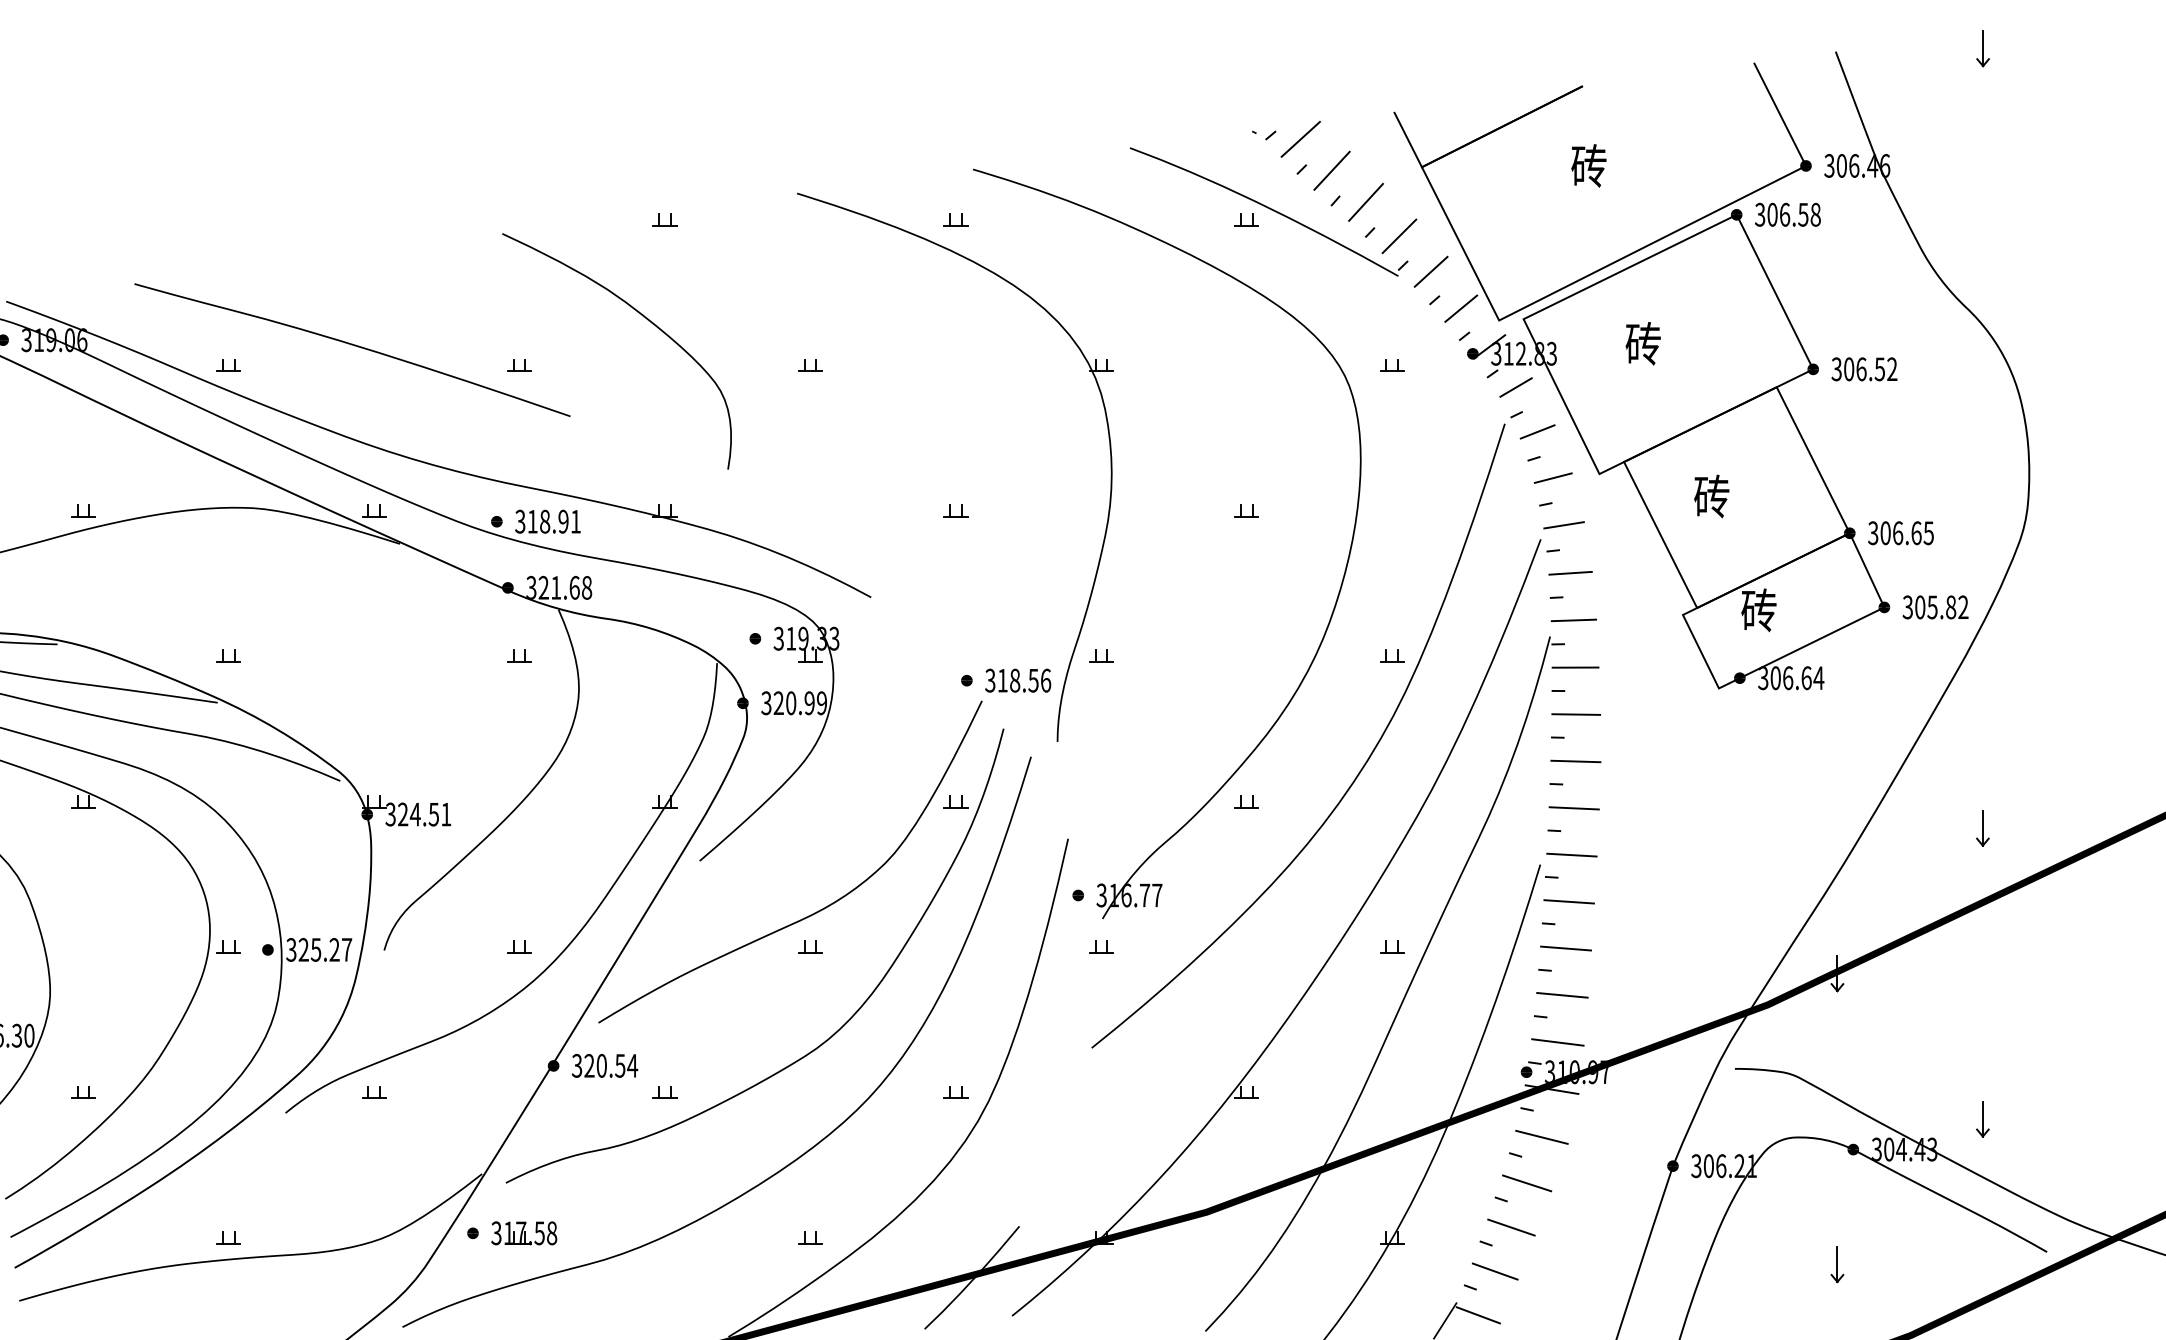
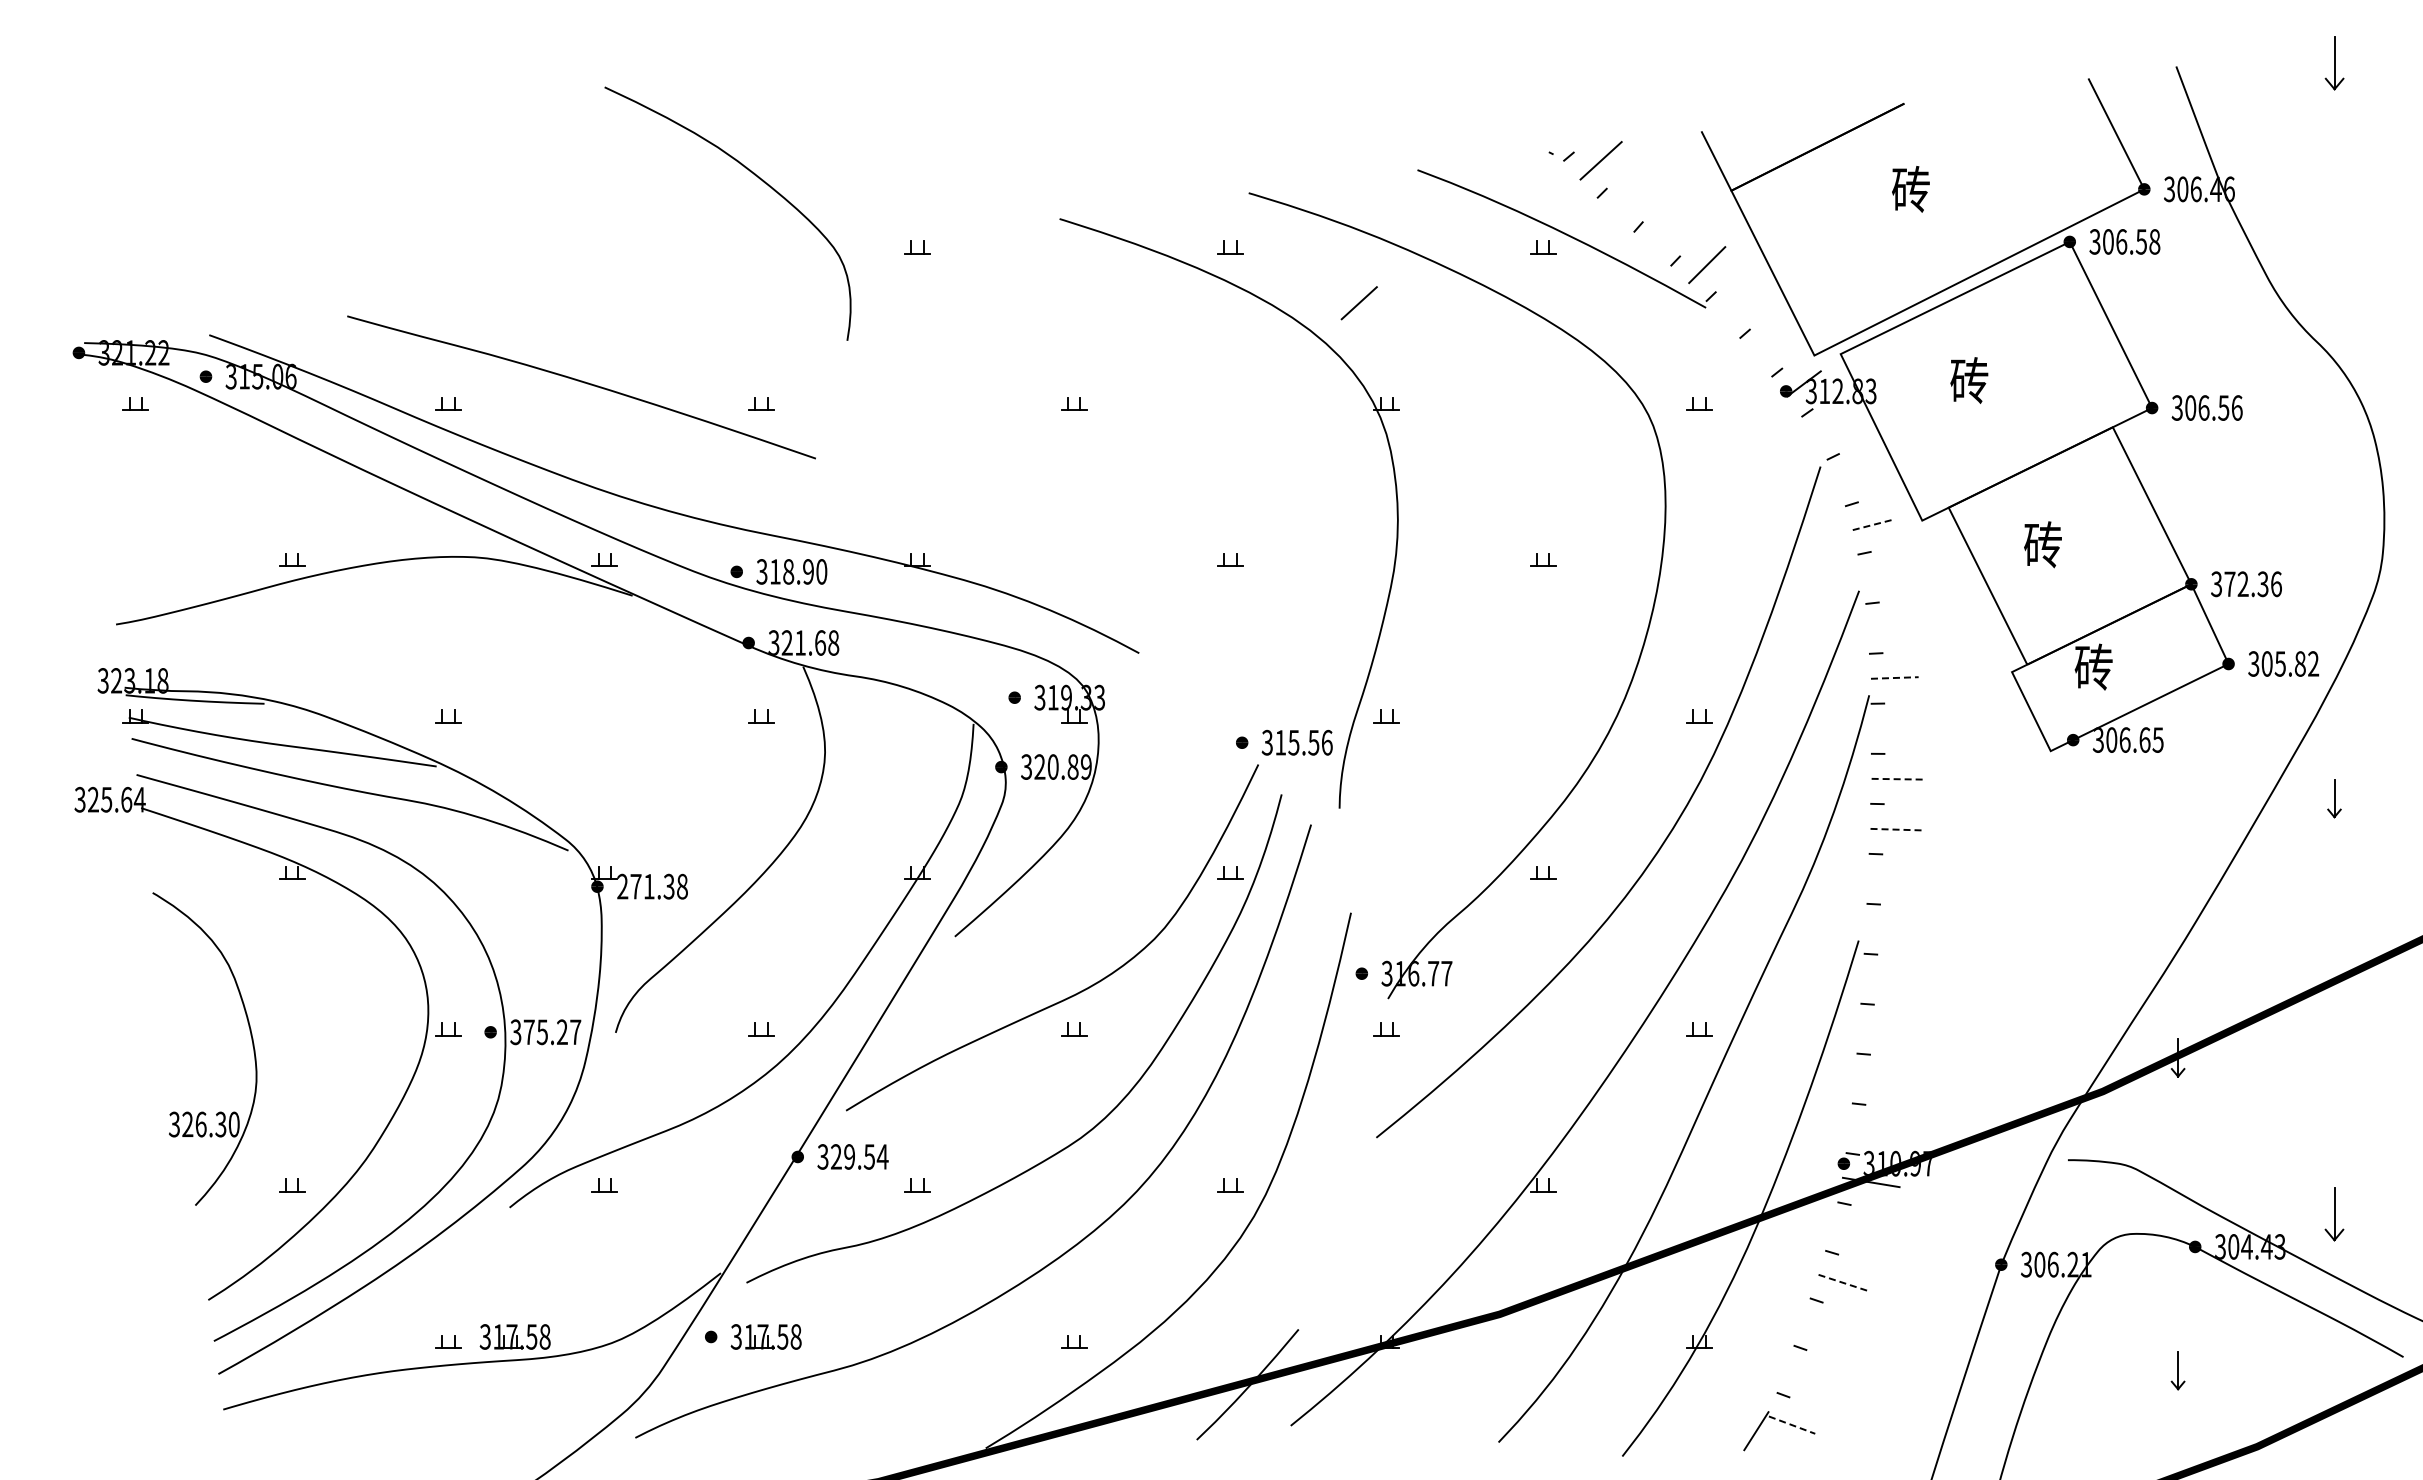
part: (1982, 48) -> (2334, 63), size x1.4
line: (1331, 170) -> (1634, 194), removed
line: (1366, 202) -> (1671, 228), removed
line: (1430, 272) -> (1358, 303), moved
line: (1461, 308) -> (1773, 342), removed
curve: (641, 315) -> (754, 175), moved
text: (51, 340) -> (257, 376), 319.06 -> 315.06
text: (1891, 368) -> (2236, 407), 306.52 -> 306.56
line: (1515, 387) -> (1832, 427), removed
line: (1537, 432) -> (1855, 475), removed
line: (1554, 477) -> (1873, 524), solid -> dashed
text: (575, 521) -> (821, 571), 318.91 -> 318.90
line: (1563, 525) -> (1883, 575), removed
text: (1906, 533) -> (2252, 584), 306.65 -> 372.36
line: (1570, 572) -> (1891, 626), removed
line: (1573, 619) -> (1894, 677), solid -> dashed
line: (1575, 667) -> (1896, 728), removed
text: (1819, 677) -> (2158, 739), 306.64 -> 306.65
text: (1014, 680) -> (1293, 742), 318.56 -> 315.56
text: (809, 702) -> (1072, 766), 320.99 -> 320.89
line: (1576, 714) -> (1897, 779), solid -> dashed
line: (1576, 761) -> (1897, 829), solid -> dashed
line: (1573, 807) -> (1894, 879), removed
text: (418, 814) -> (652, 886), 324.51 -> 271.38
part: (1982, 828) -> (2334, 798), moved
line: (1571, 854) -> (1892, 929), removed
line: (1568, 901) -> (1889, 980), removed
line: (1566, 948) -> (1886, 1030), removed
text: (303, 949) -> (528, 1031), 325.27 -> 375.27
line: (1562, 994) -> (1882, 1080), removed
line: (1557, 1042) -> (1877, 1131), removed
text: (601, 1065) -> (849, 1156), 320.54 -> 329.54
part: (1982, 1119) -> (2334, 1214), size x1.4
line: (1542, 1137) -> (1860, 1233), removed
line: (1527, 1183) -> (1844, 1283), solid -> dashed
line: (1511, 1227) -> (1827, 1330), removed
part: (290, 1232) -> (514, 1336), added
line: (1495, 1271) -> (1810, 1377), removed
line: (1478, 1315) -> (1792, 1425), solid -> dashed

